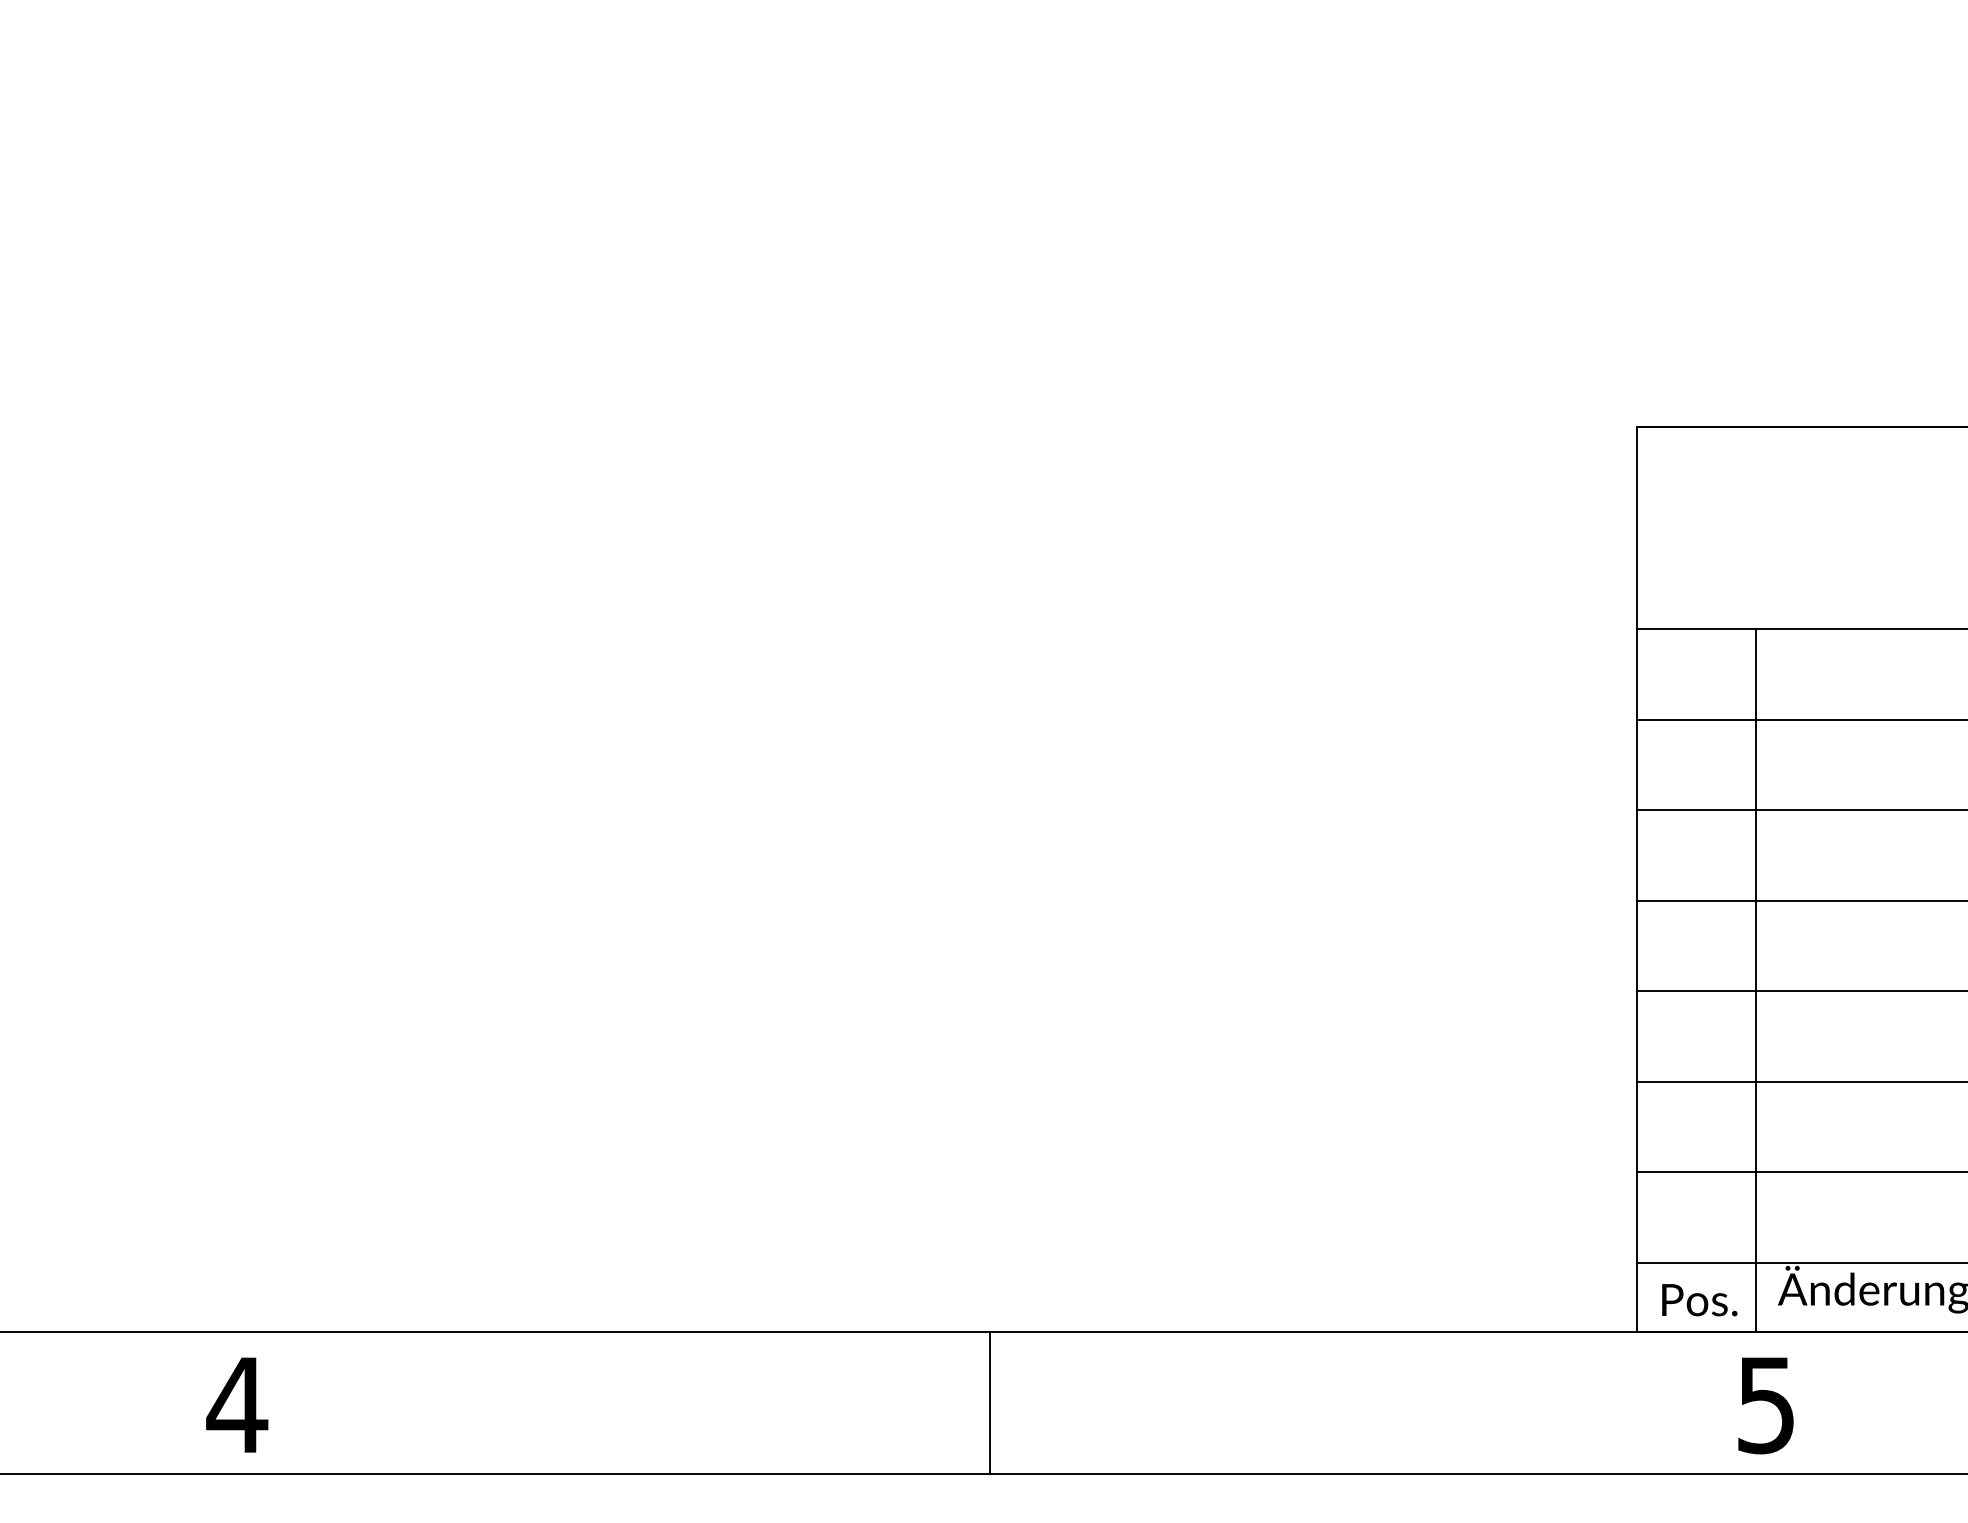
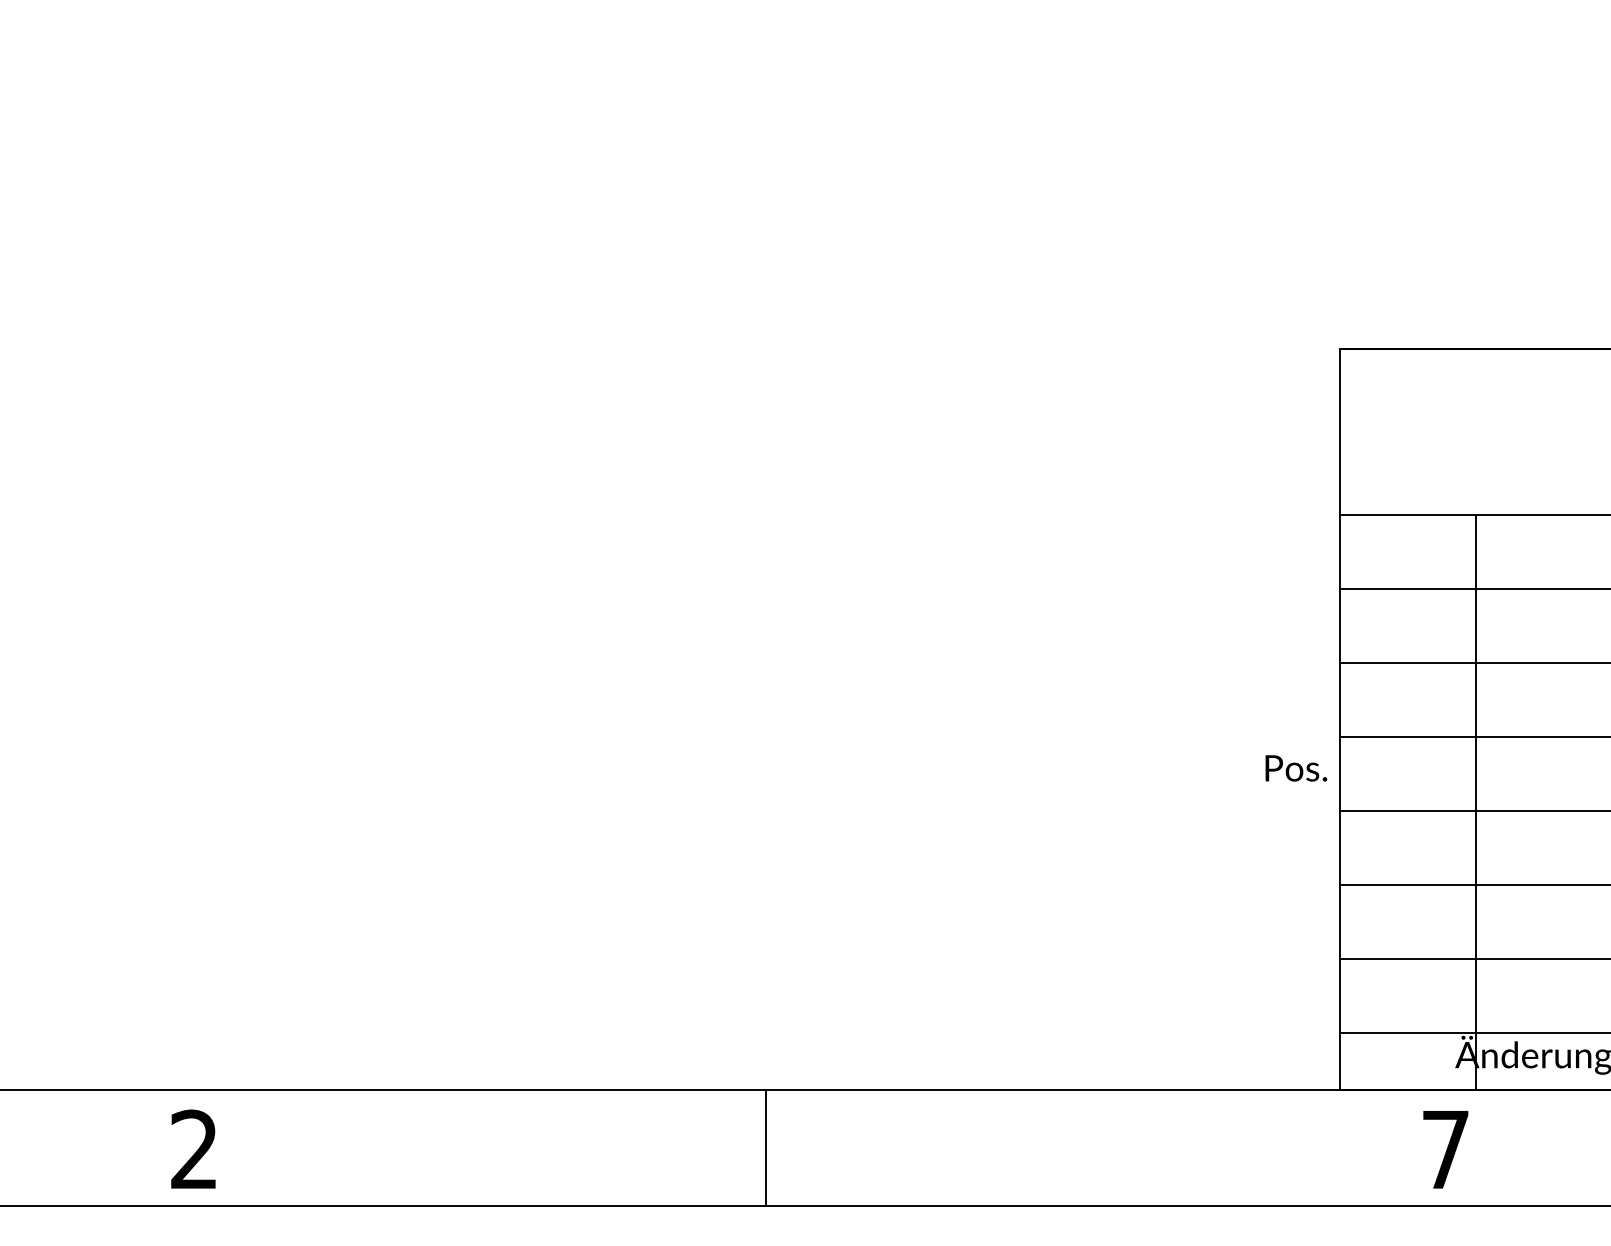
line: (1756, 980) -> (1476, 802), moved
text: (1699, 1300) -> (1296, 768), moved
line: (990, 1402) -> (766, 1147), moved
text: (237, 1404) -> (194, 1149), 4 -> 2
text: (1765, 1405) -> (1445, 1150), 5 -> 7

